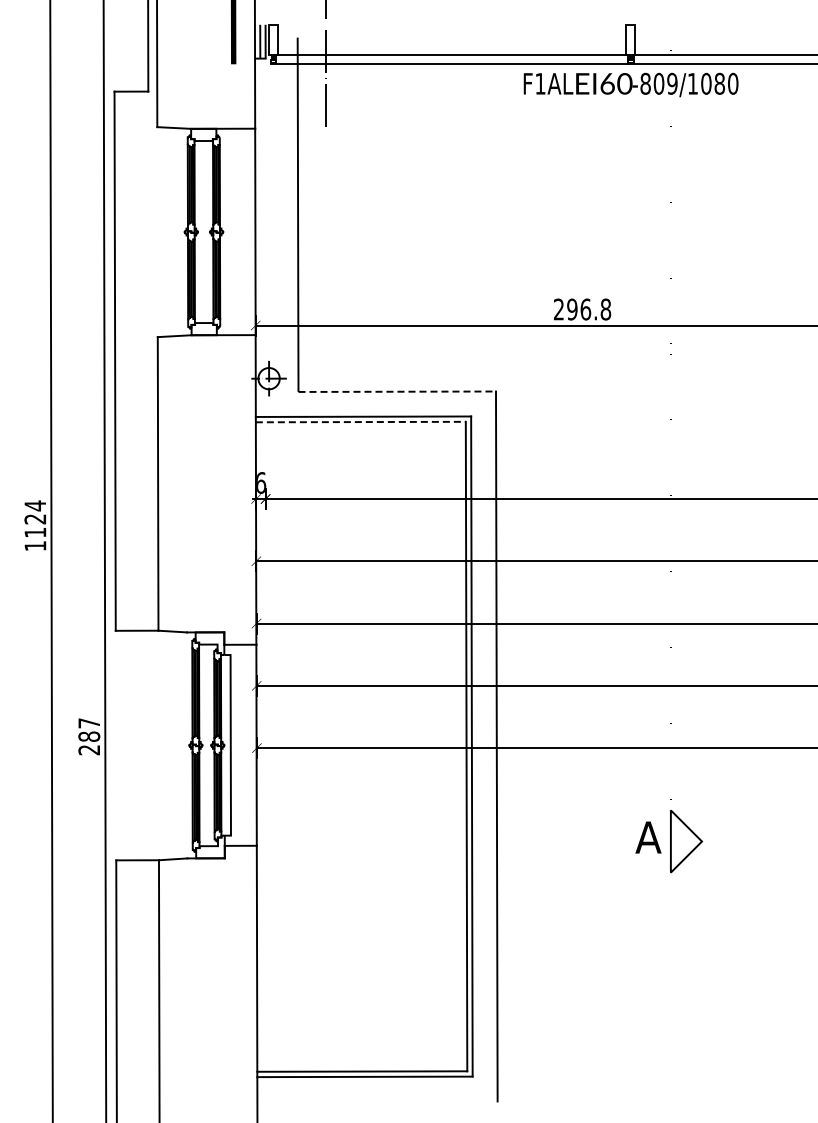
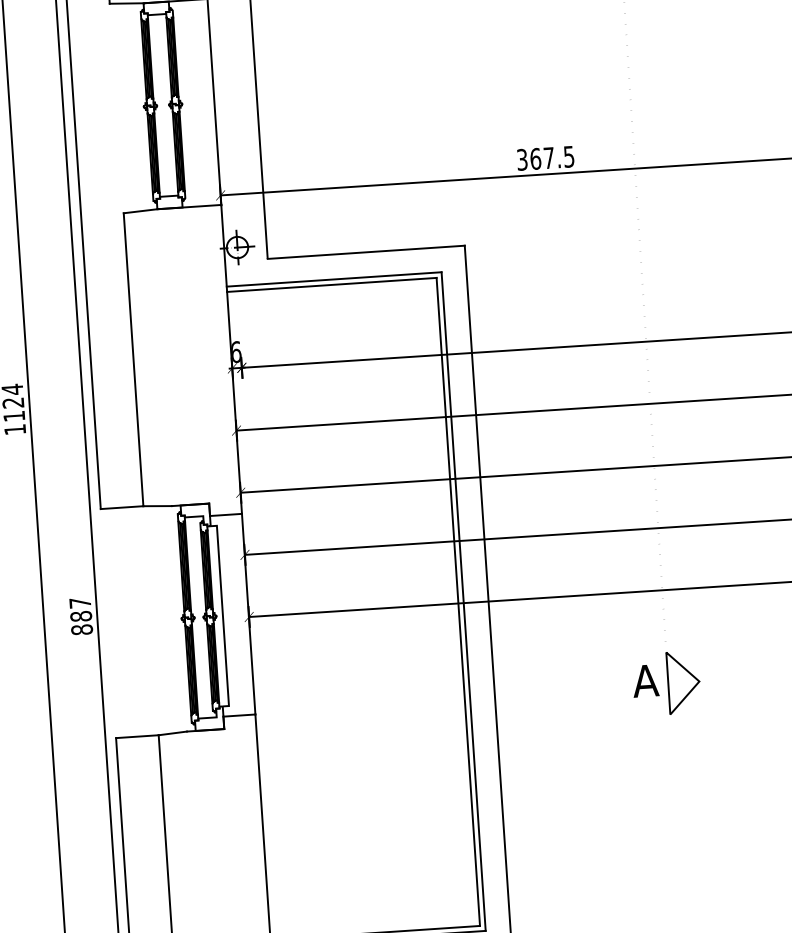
text: (582, 309) -> (545, 158), 296.8 -> 367.5
line: (397, 391) -> (366, 252), dashed -> solid
line: (360, 422) -> (331, 285), dashed -> solid
text: (89, 749) -> (82, 629), 287 -> 887

